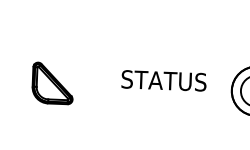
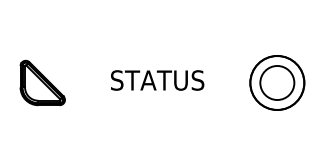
text: (164, 80) -> (157, 80), moved
part: (52, 82) -> (42, 82), moved

